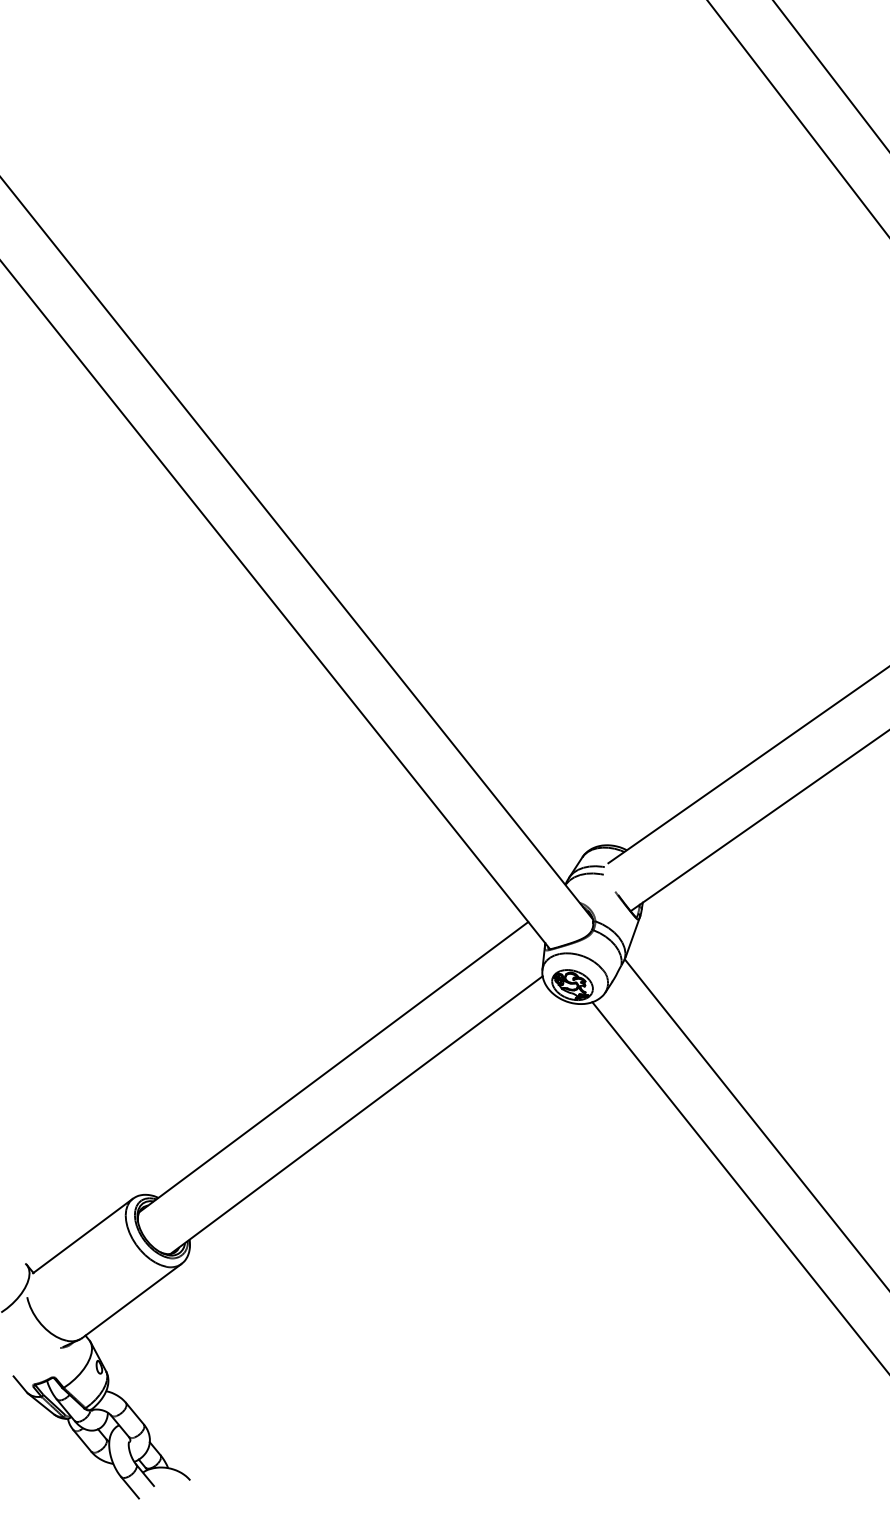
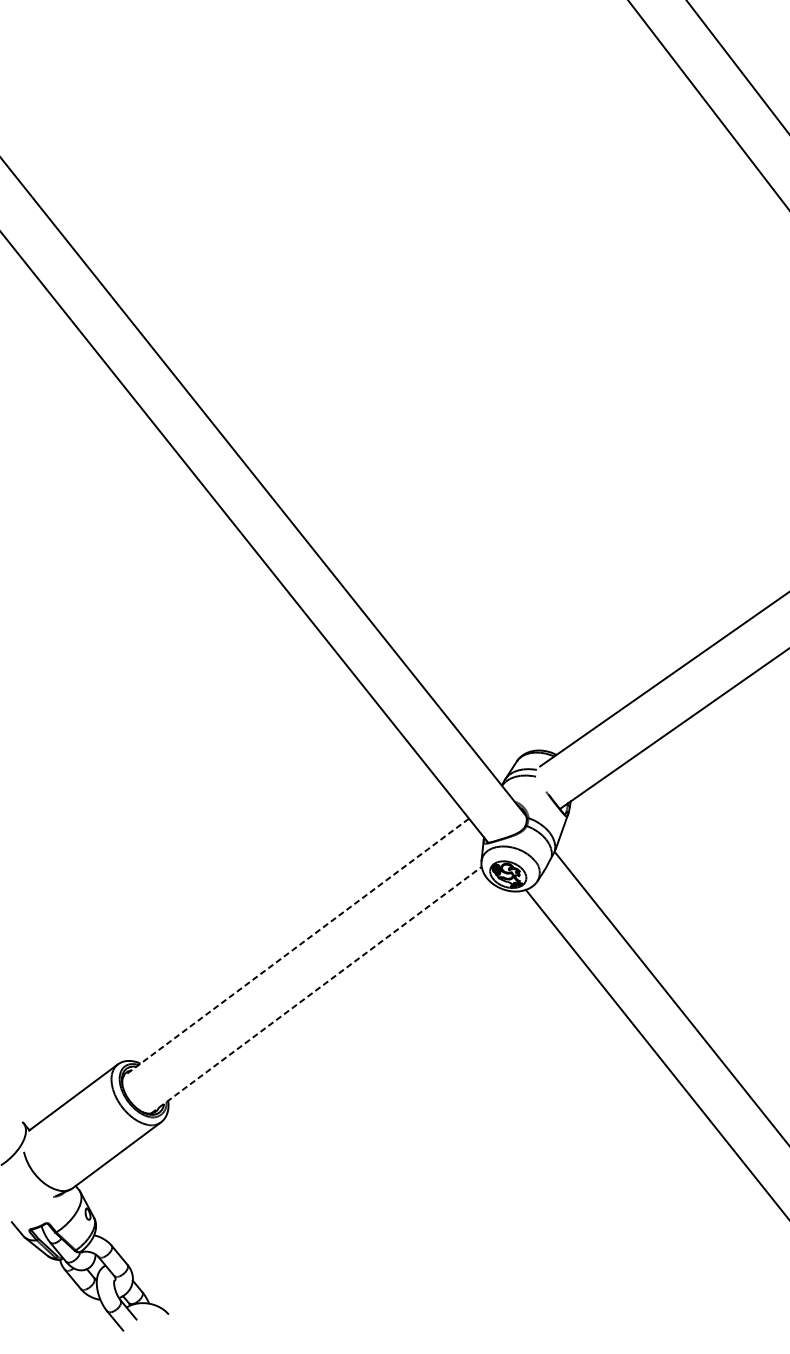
line: (333, 1067) -> (295, 947), solid -> dashed
line: (356, 1114) -> (316, 989), solid -> dashed

